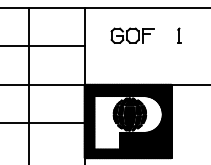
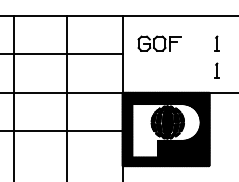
part: (132, 35) -> (159, 43), moved
part: (178, 62) -> (216, 70), added

